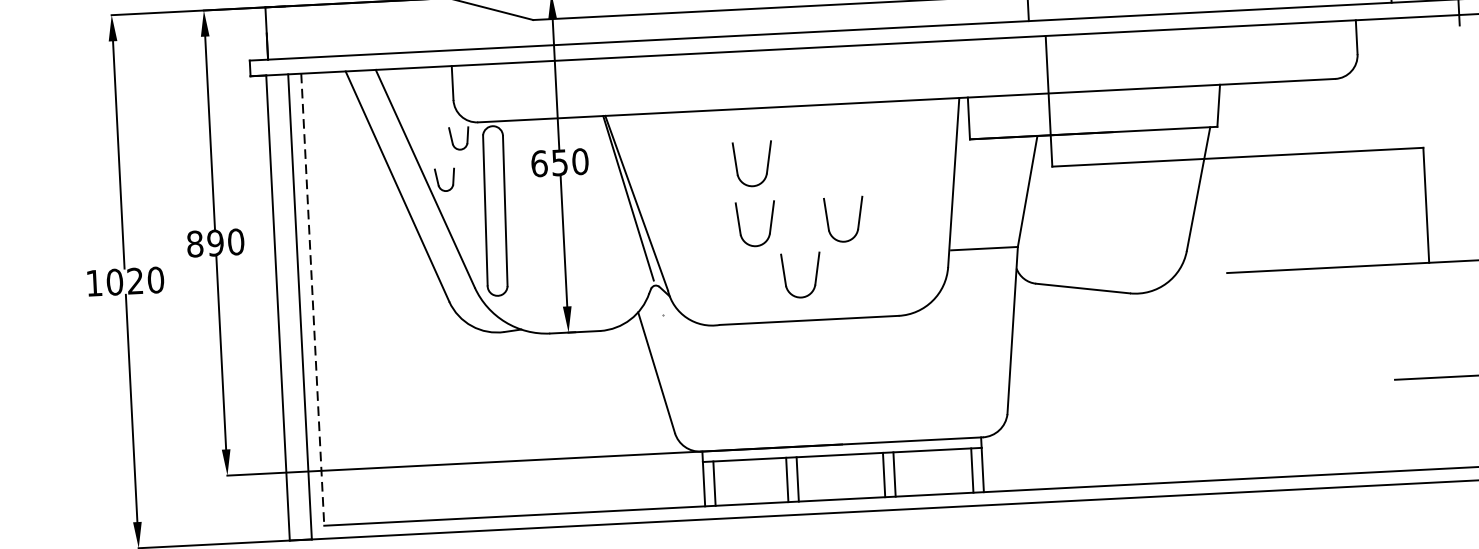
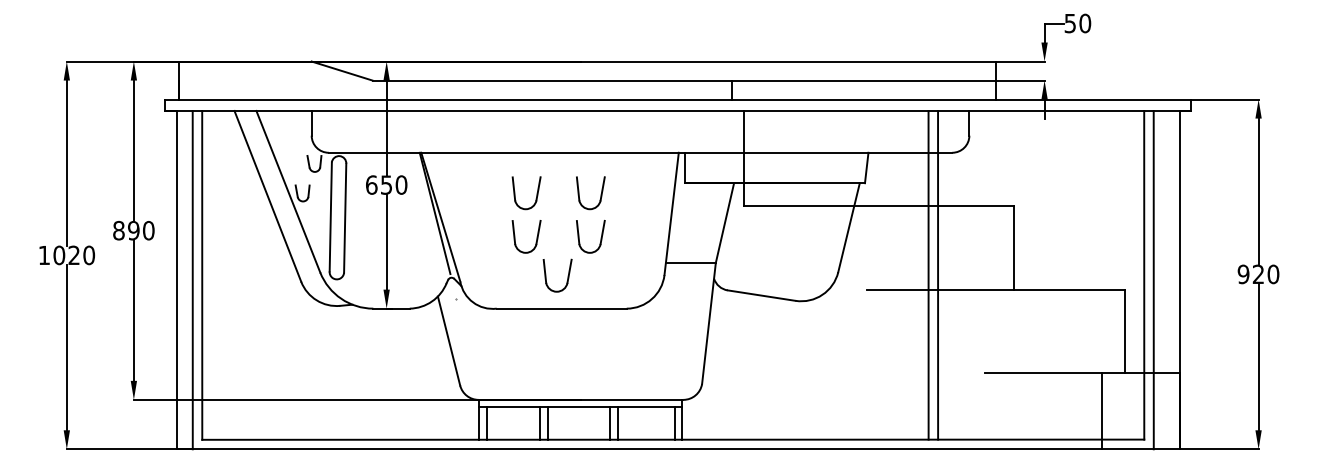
part: (854, 160) -> (600, 194), added
line: (1311, 247) -> (928, 274), added
line: (1324, 247) -> (938, 274), added
line: (313, 299) -> (202, 275), dashed -> solid

